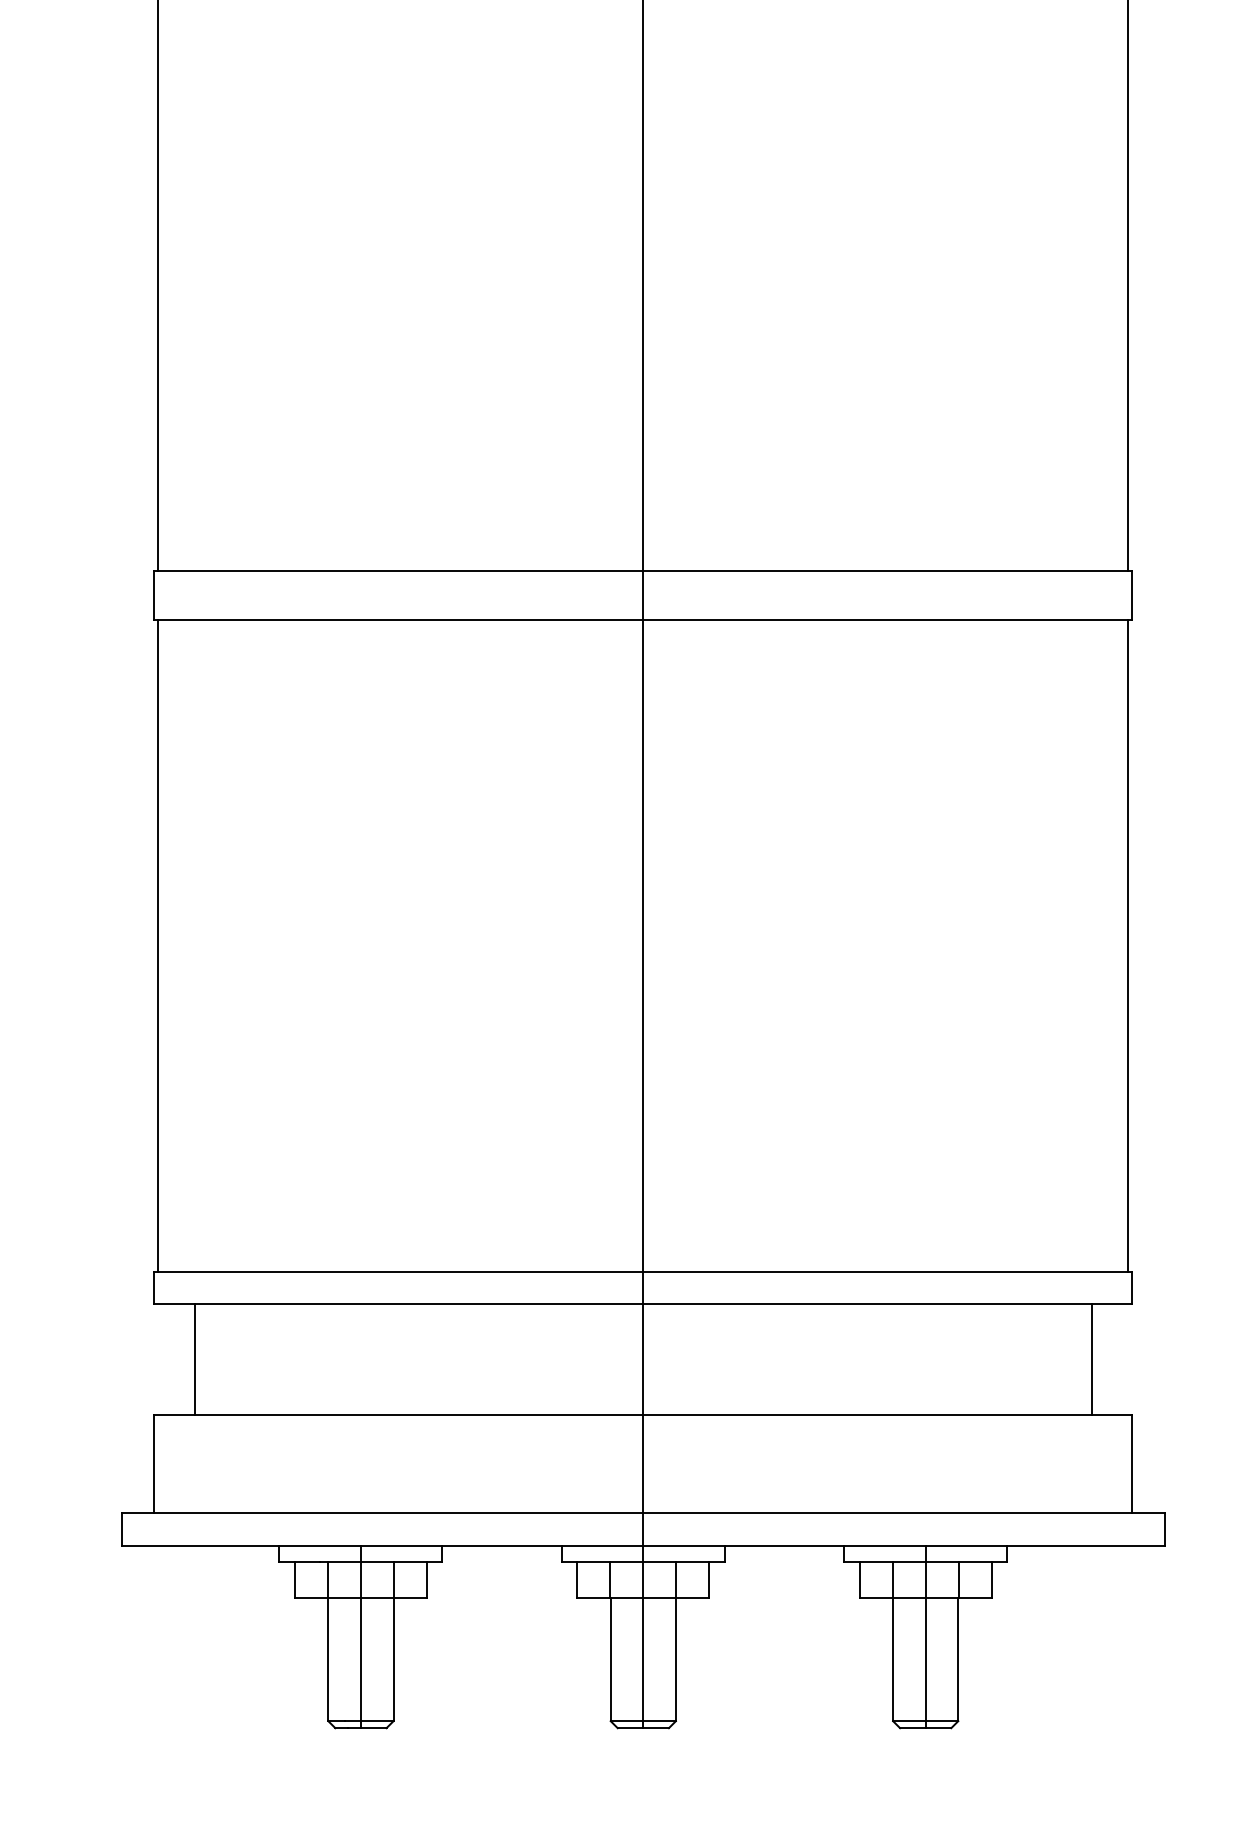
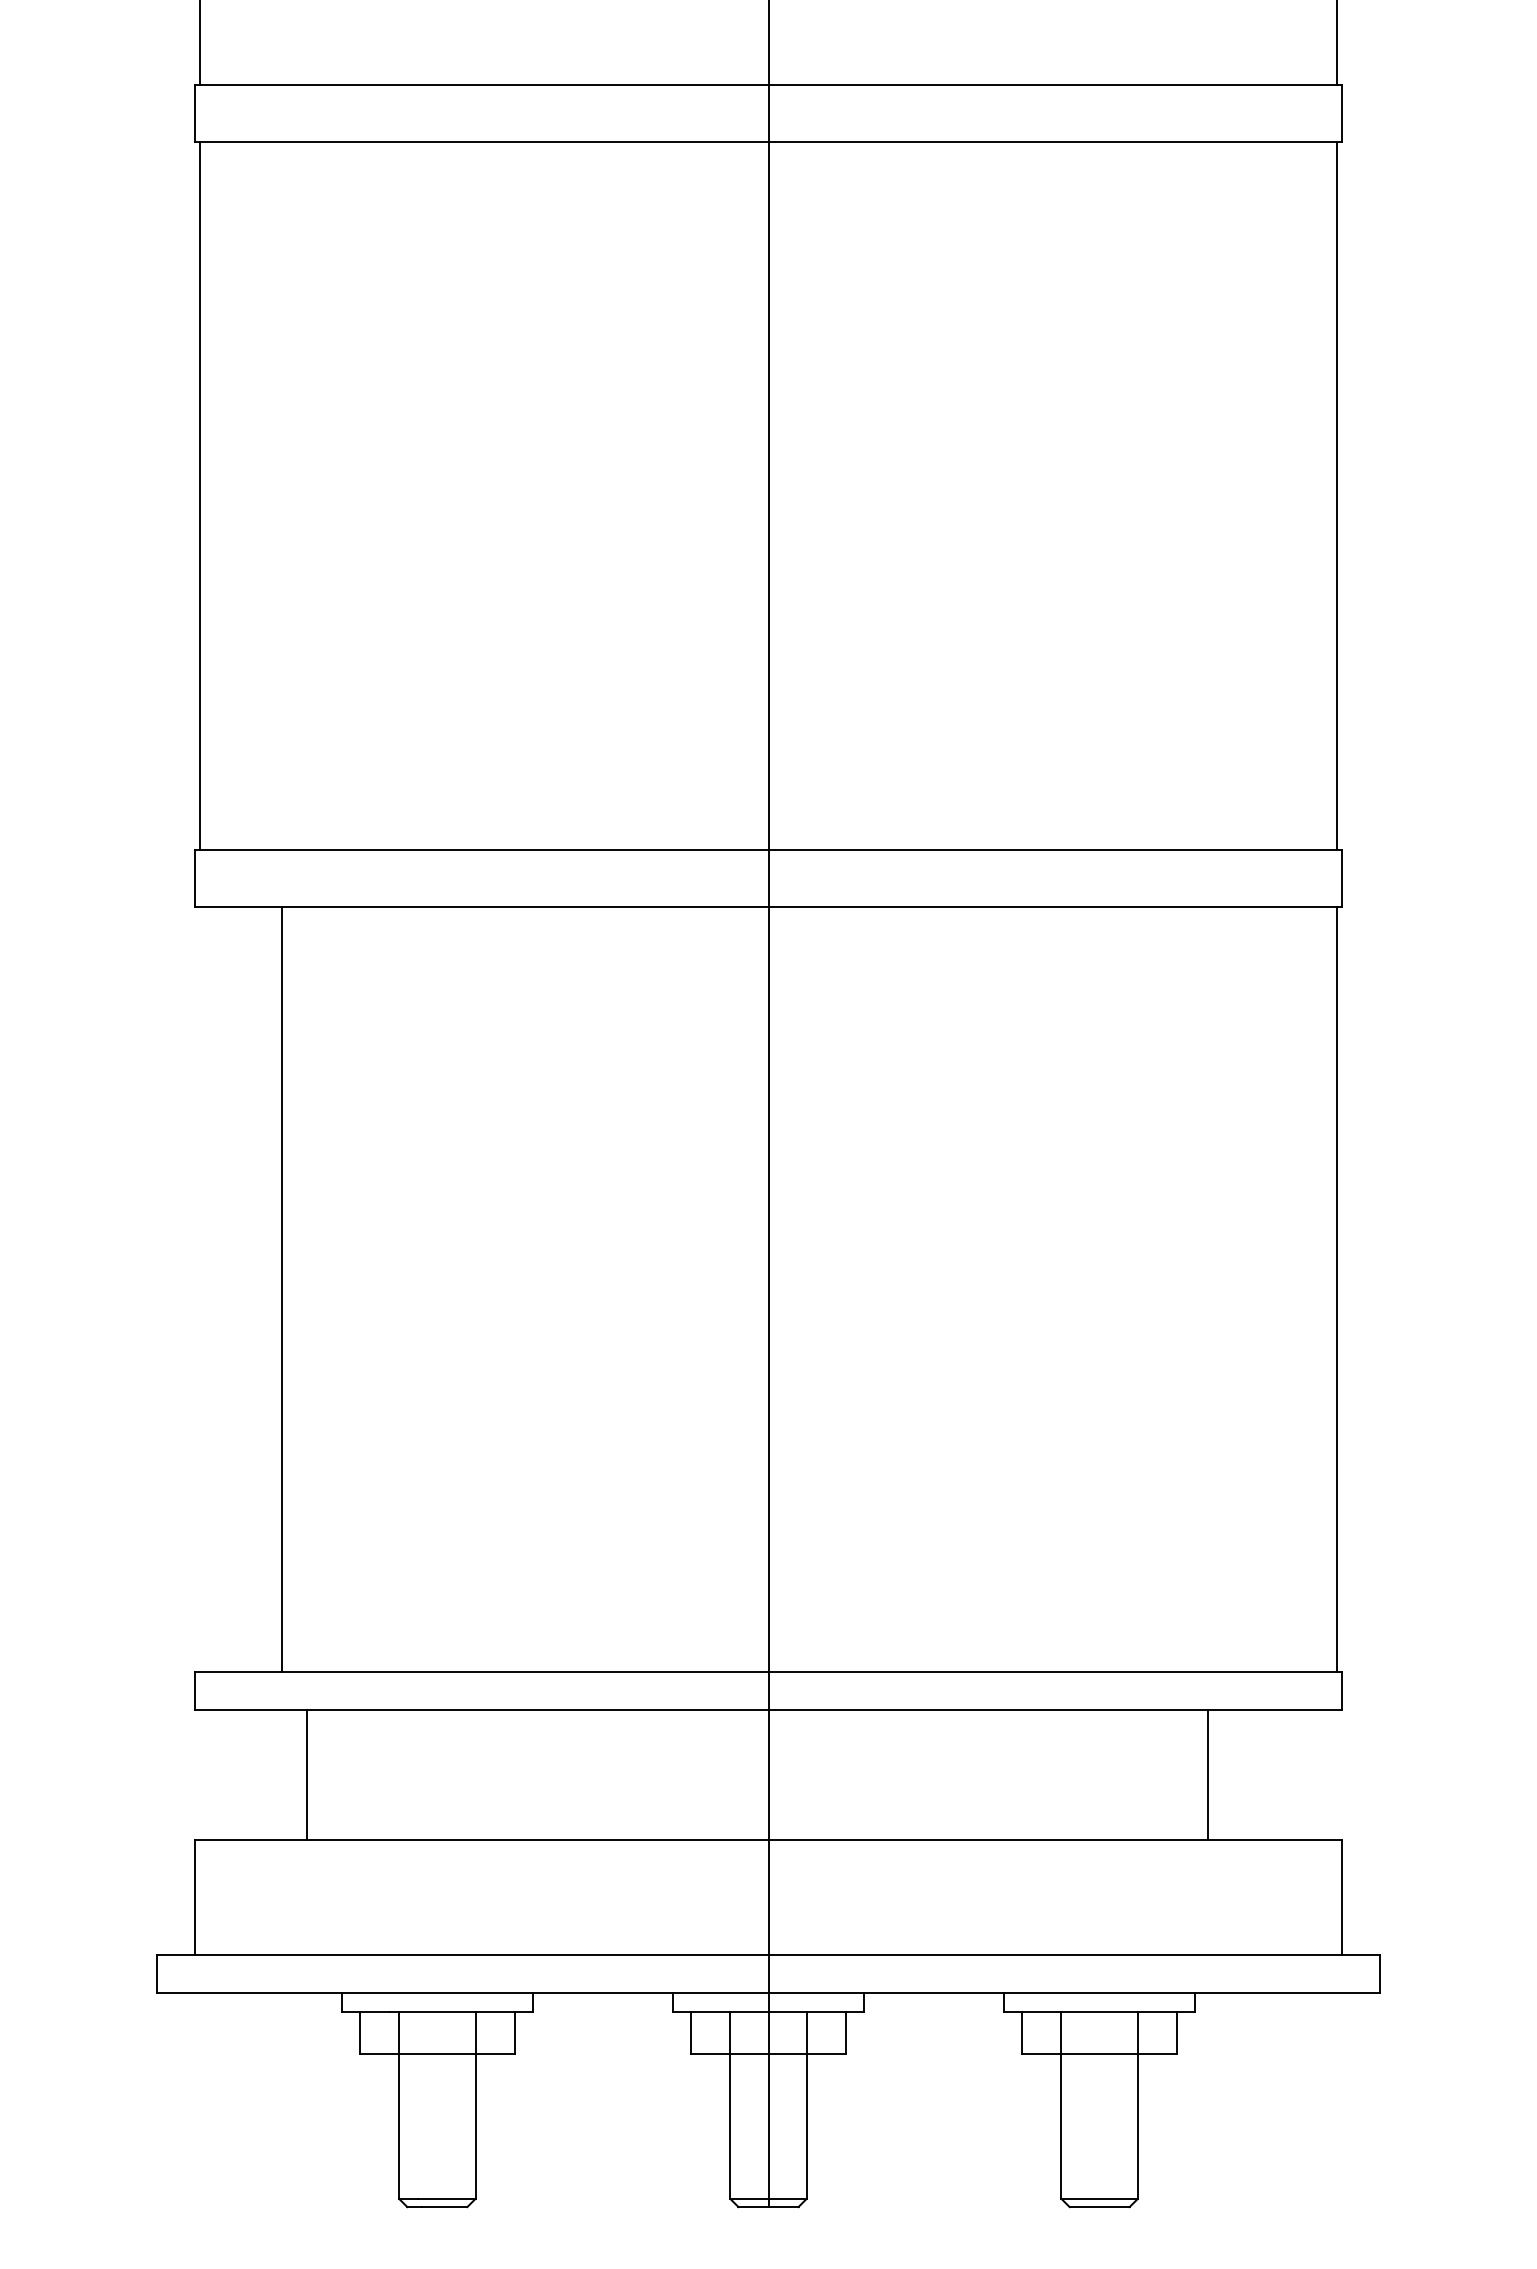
line: (158, 944) -> (281, 1288), moved
line: (194, 1359) -> (306, 1774), moved
line: (1091, 1359) -> (1208, 1774), moved
line: (361, 1636) -> (437, 2099), removed
line: (925, 1636) -> (1099, 2099), removed

